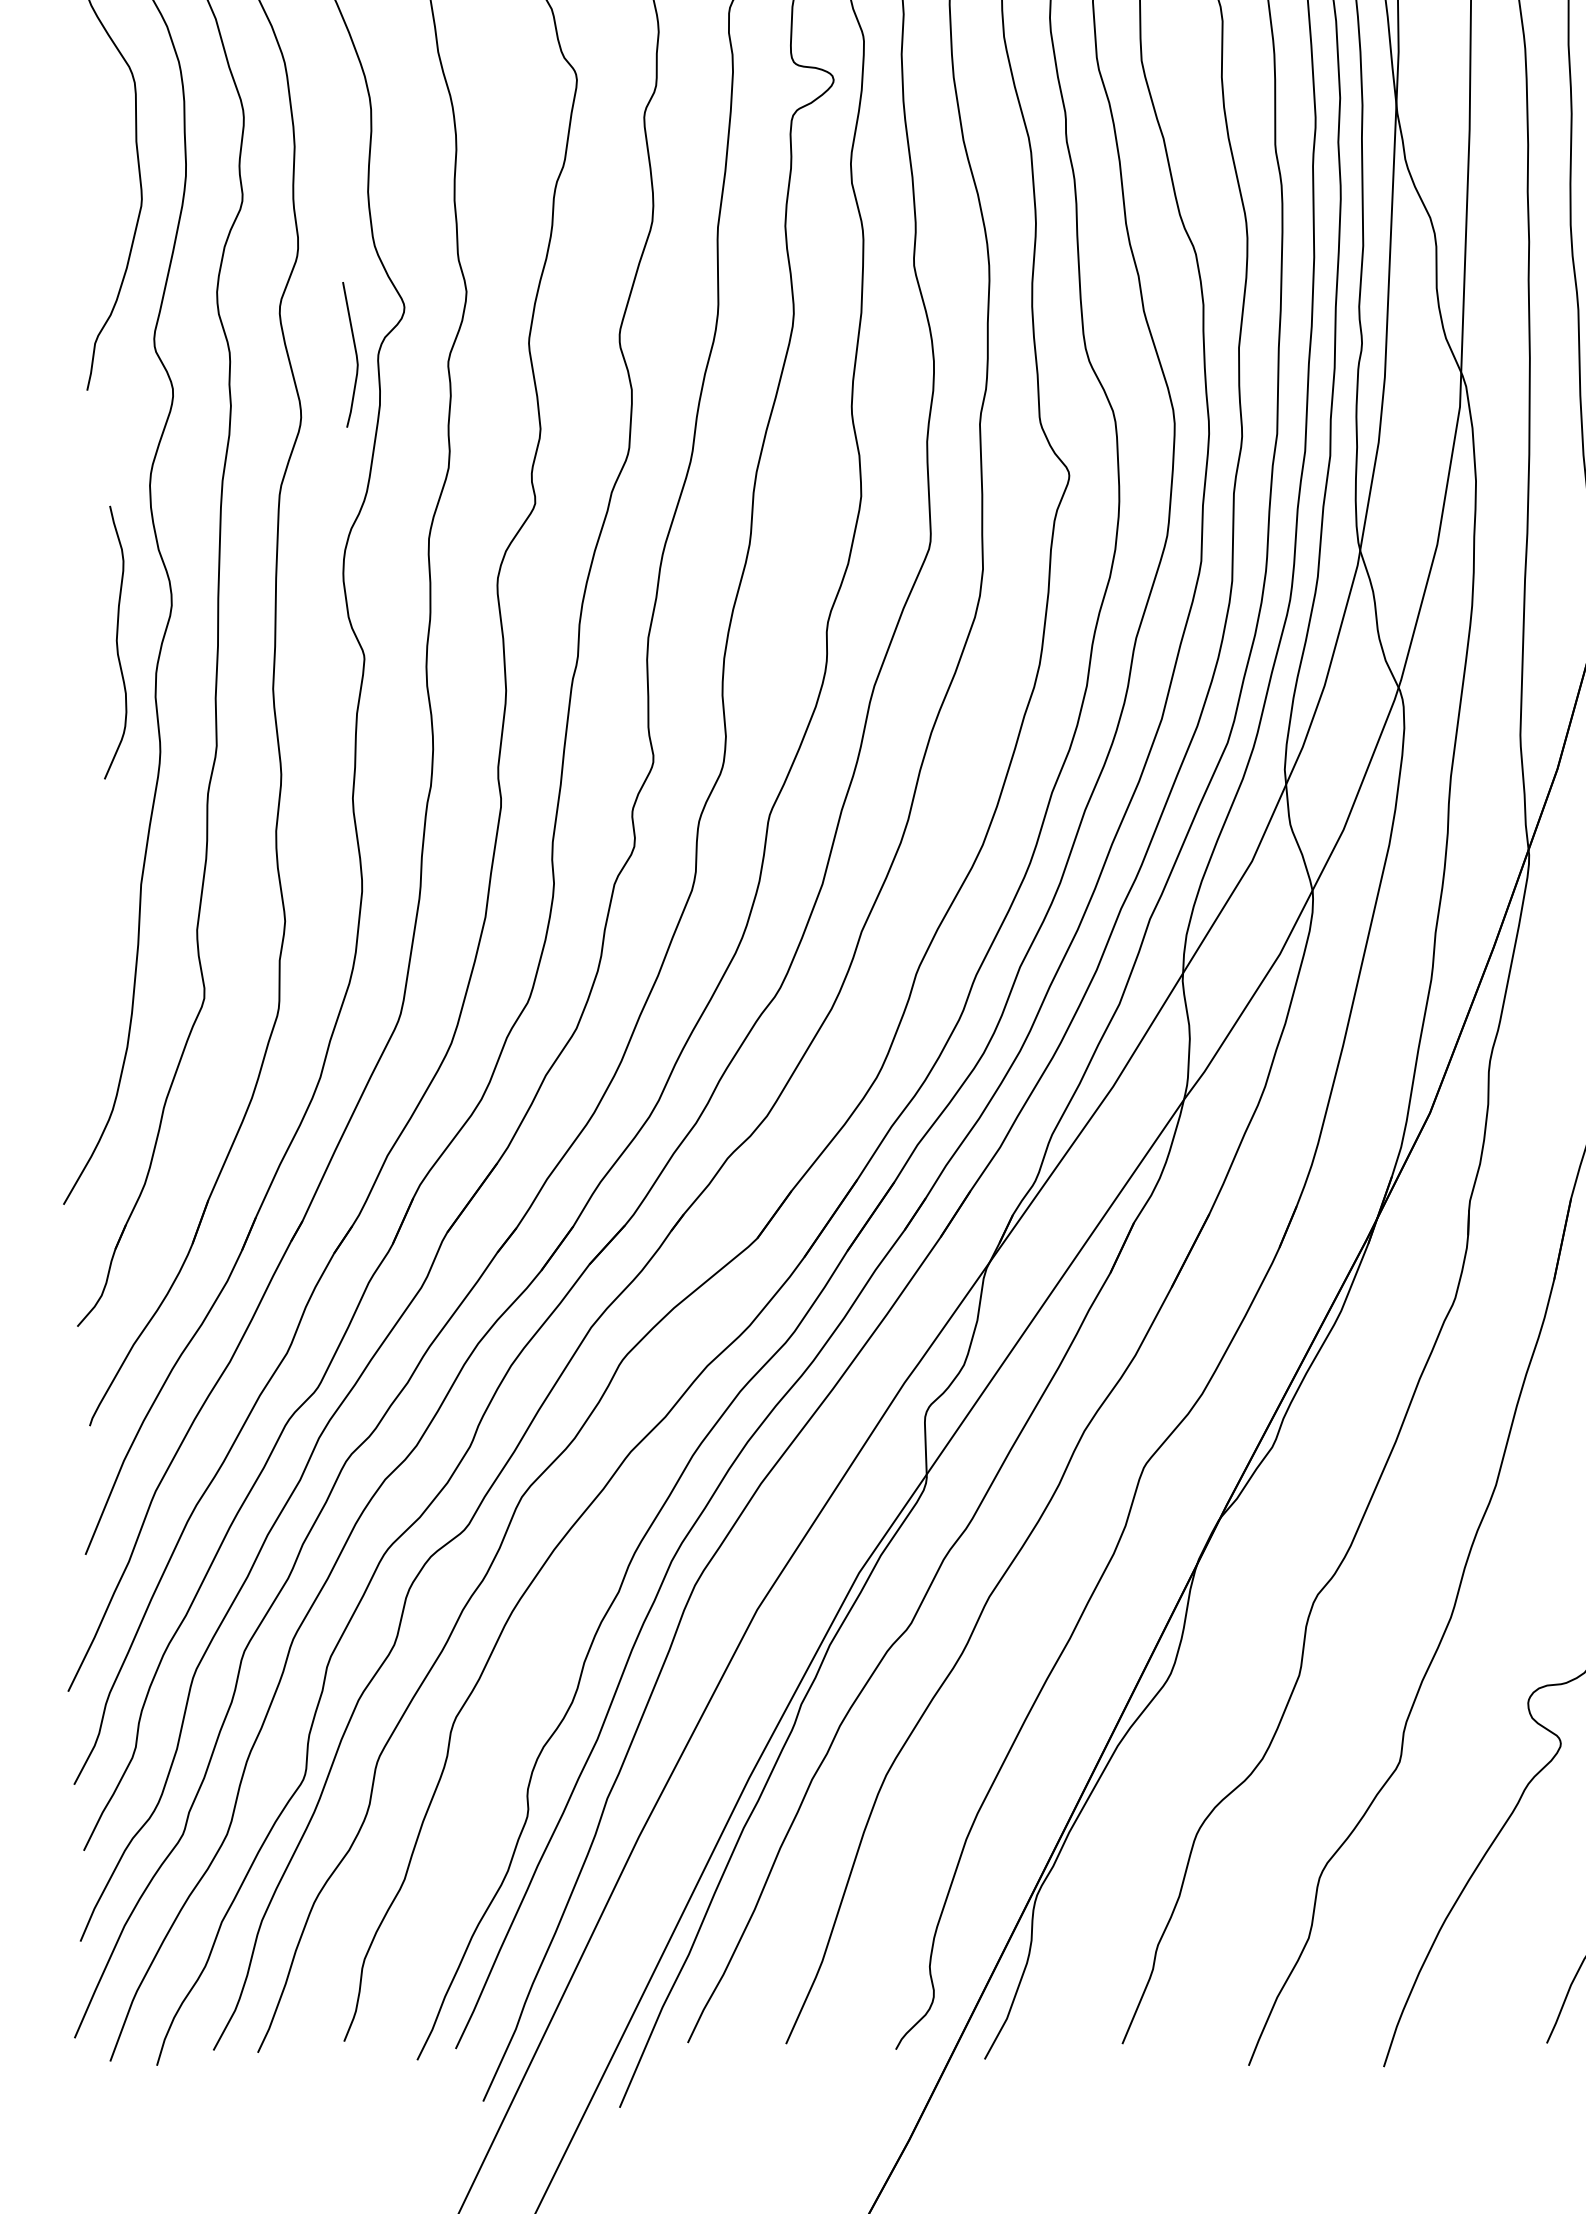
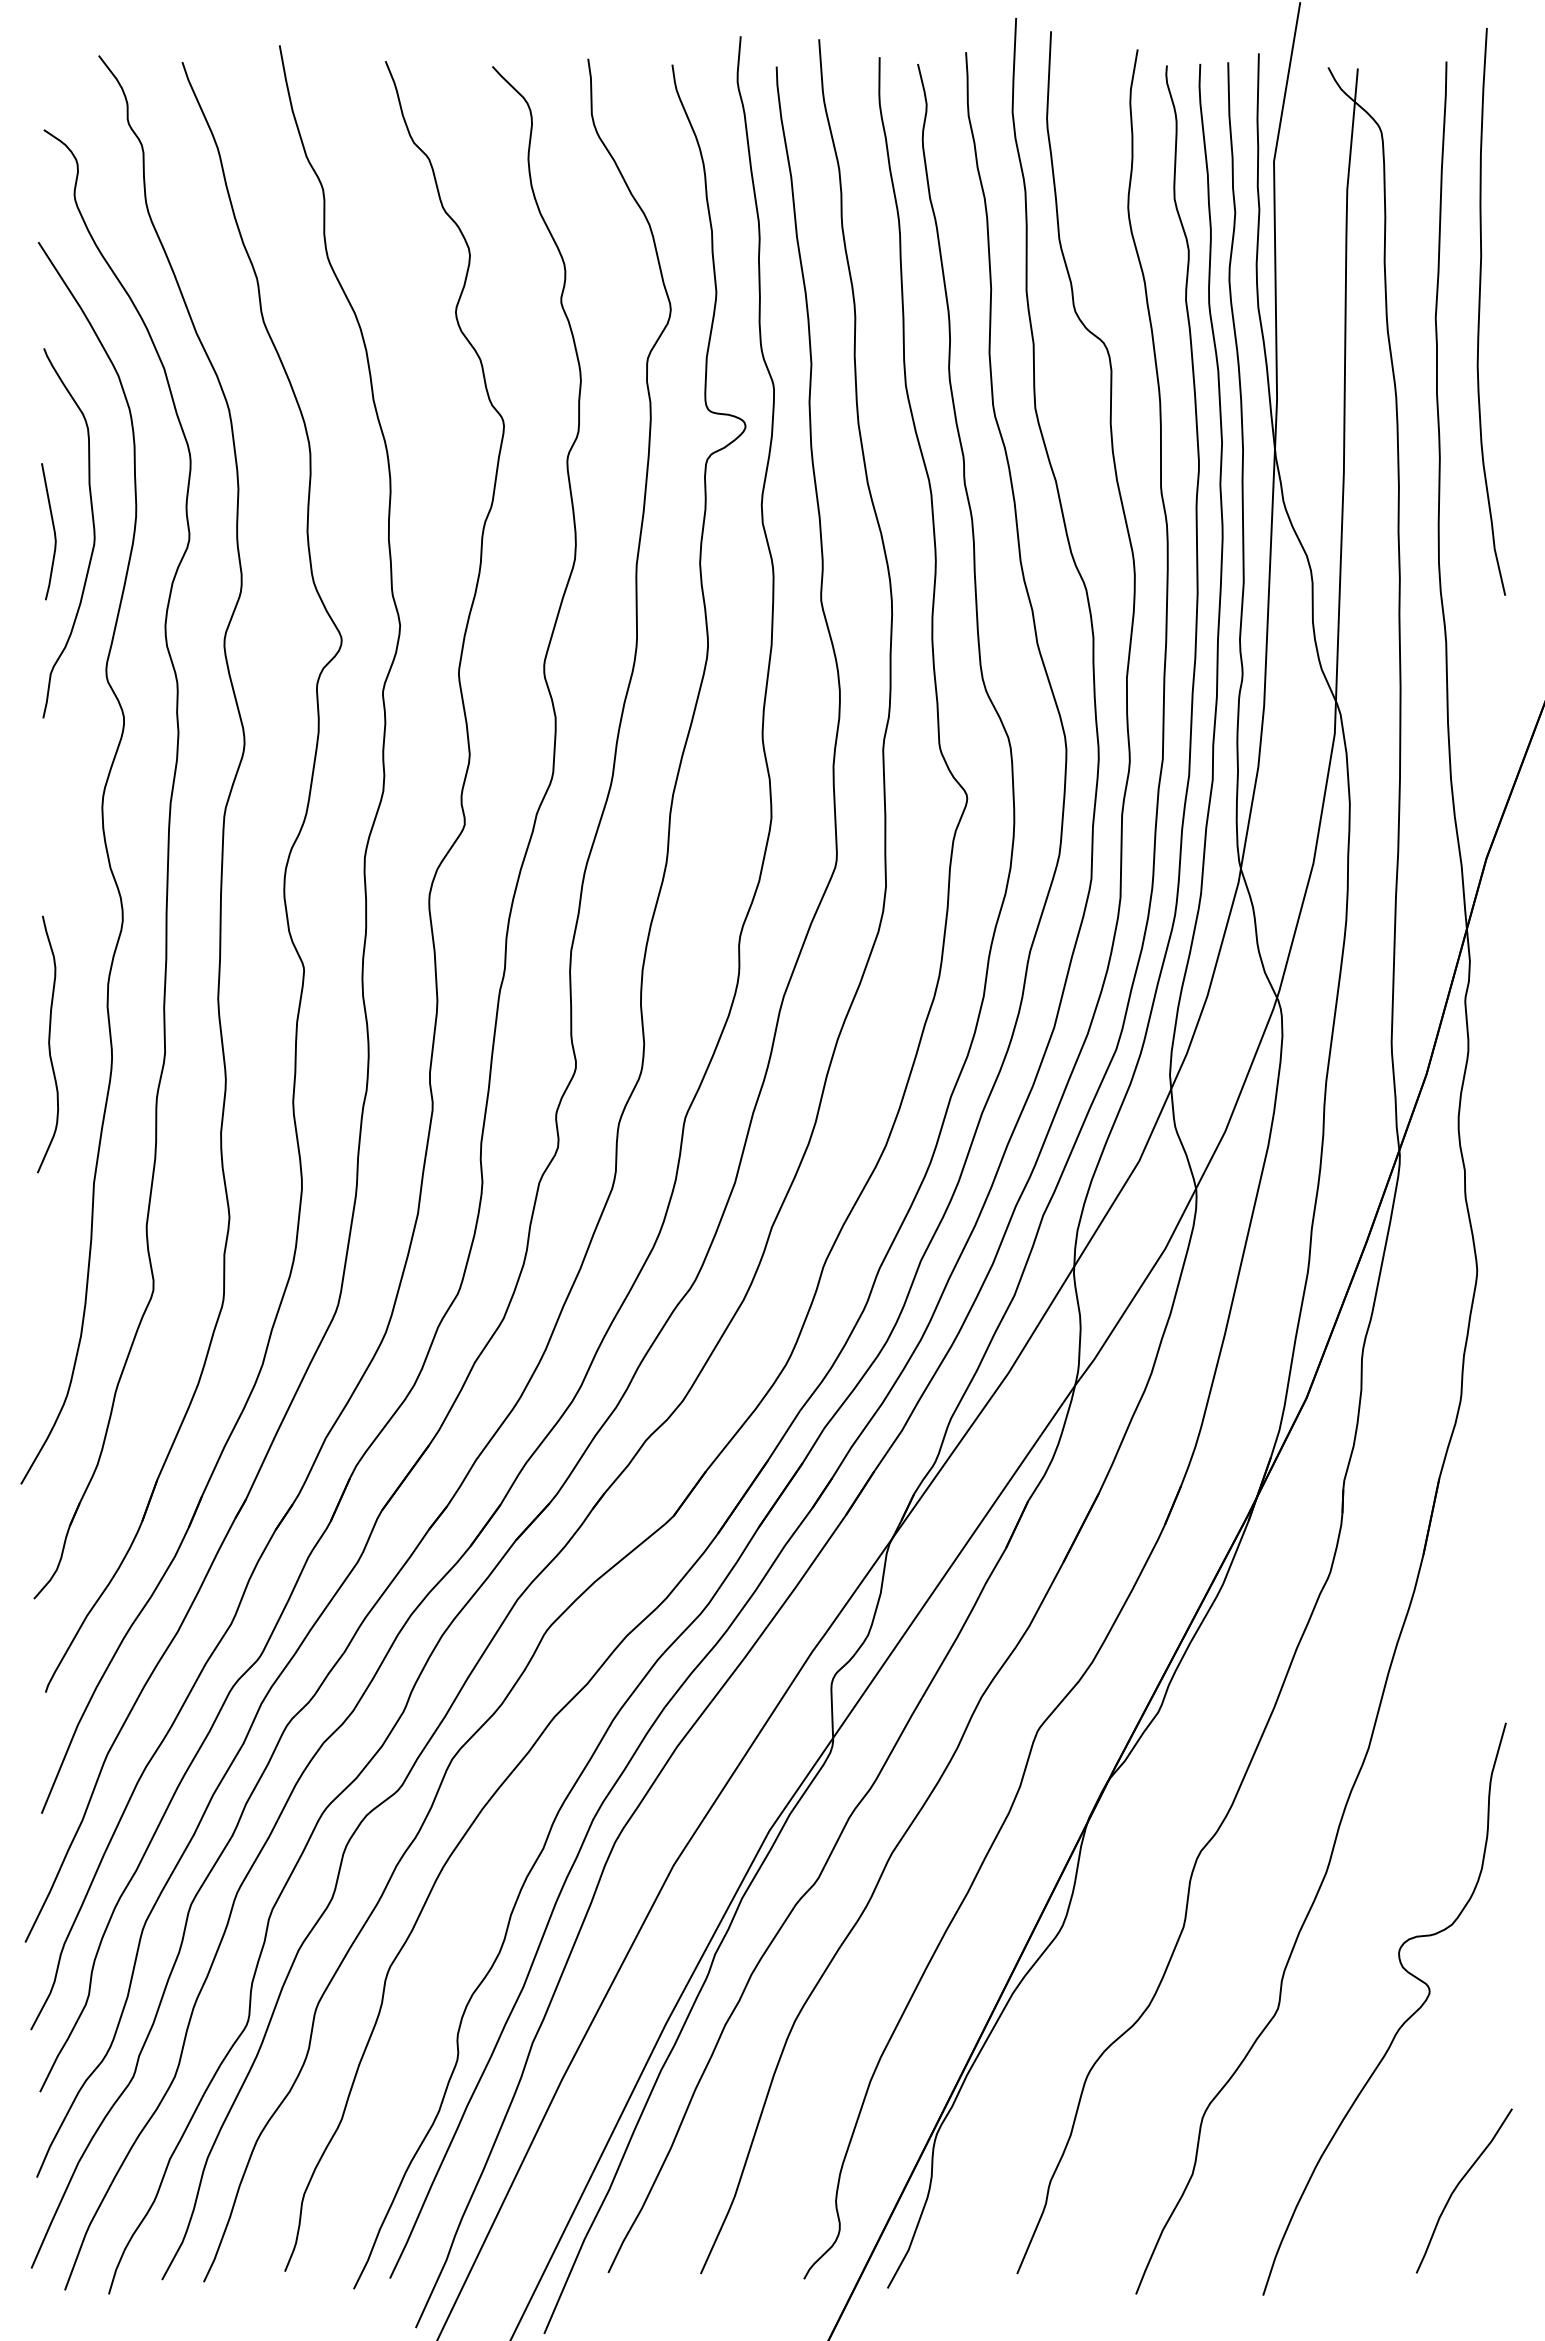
curve: (355, 354) -> (53, 531), moved
curve: (116, 642) -> (48, 1044), moved

